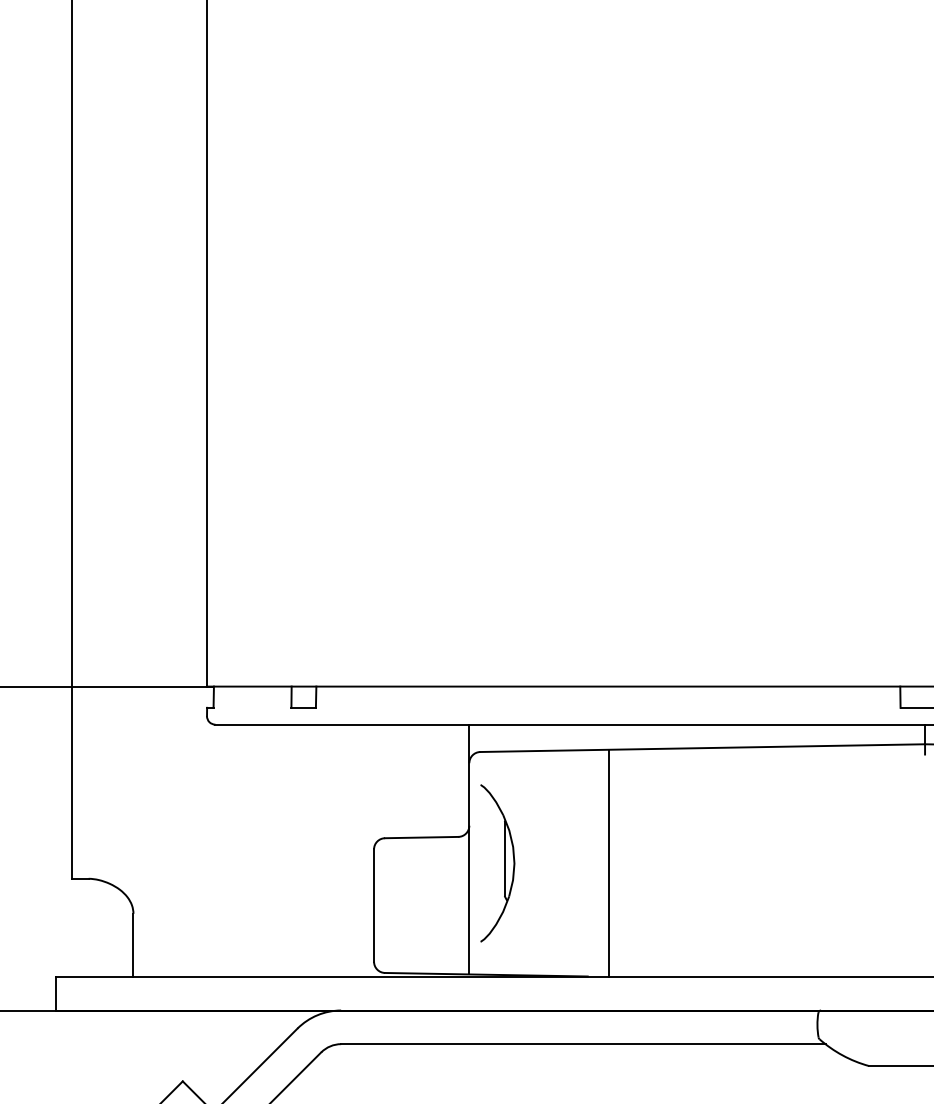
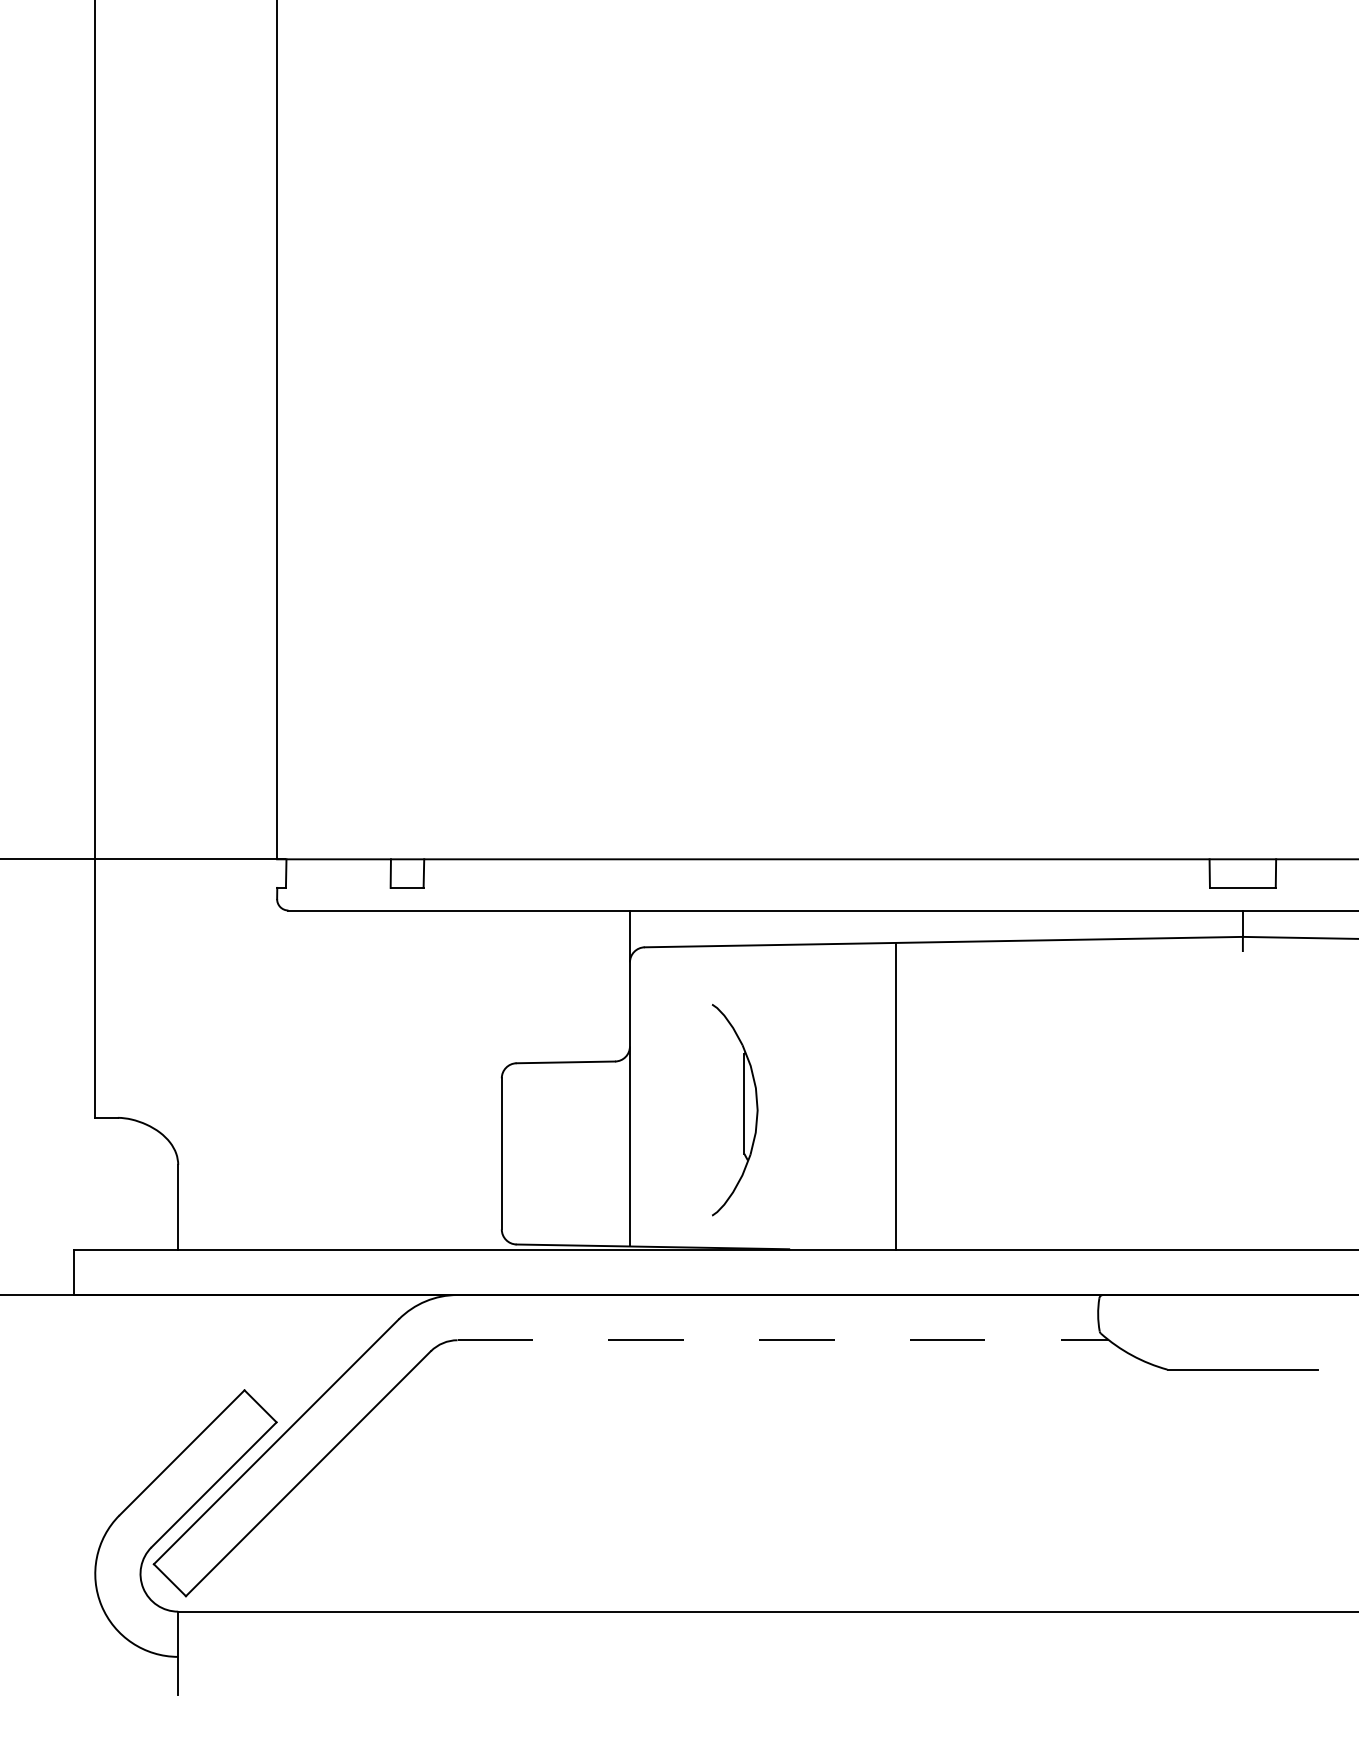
line: (609, 862) -> (896, 1096), moved
part: (503, 863) -> (743, 1110), moved
line: (583, 1044) -> (783, 1340), solid -> dashed

